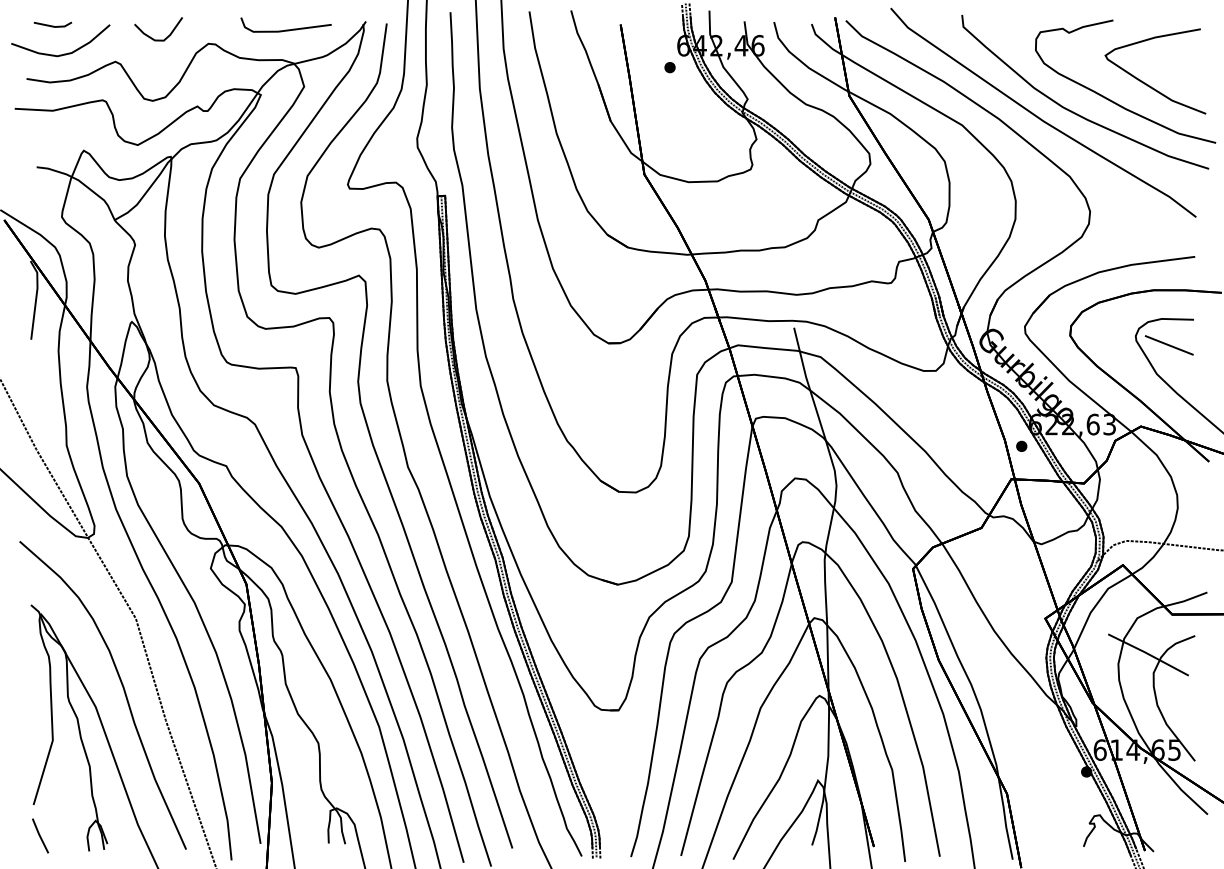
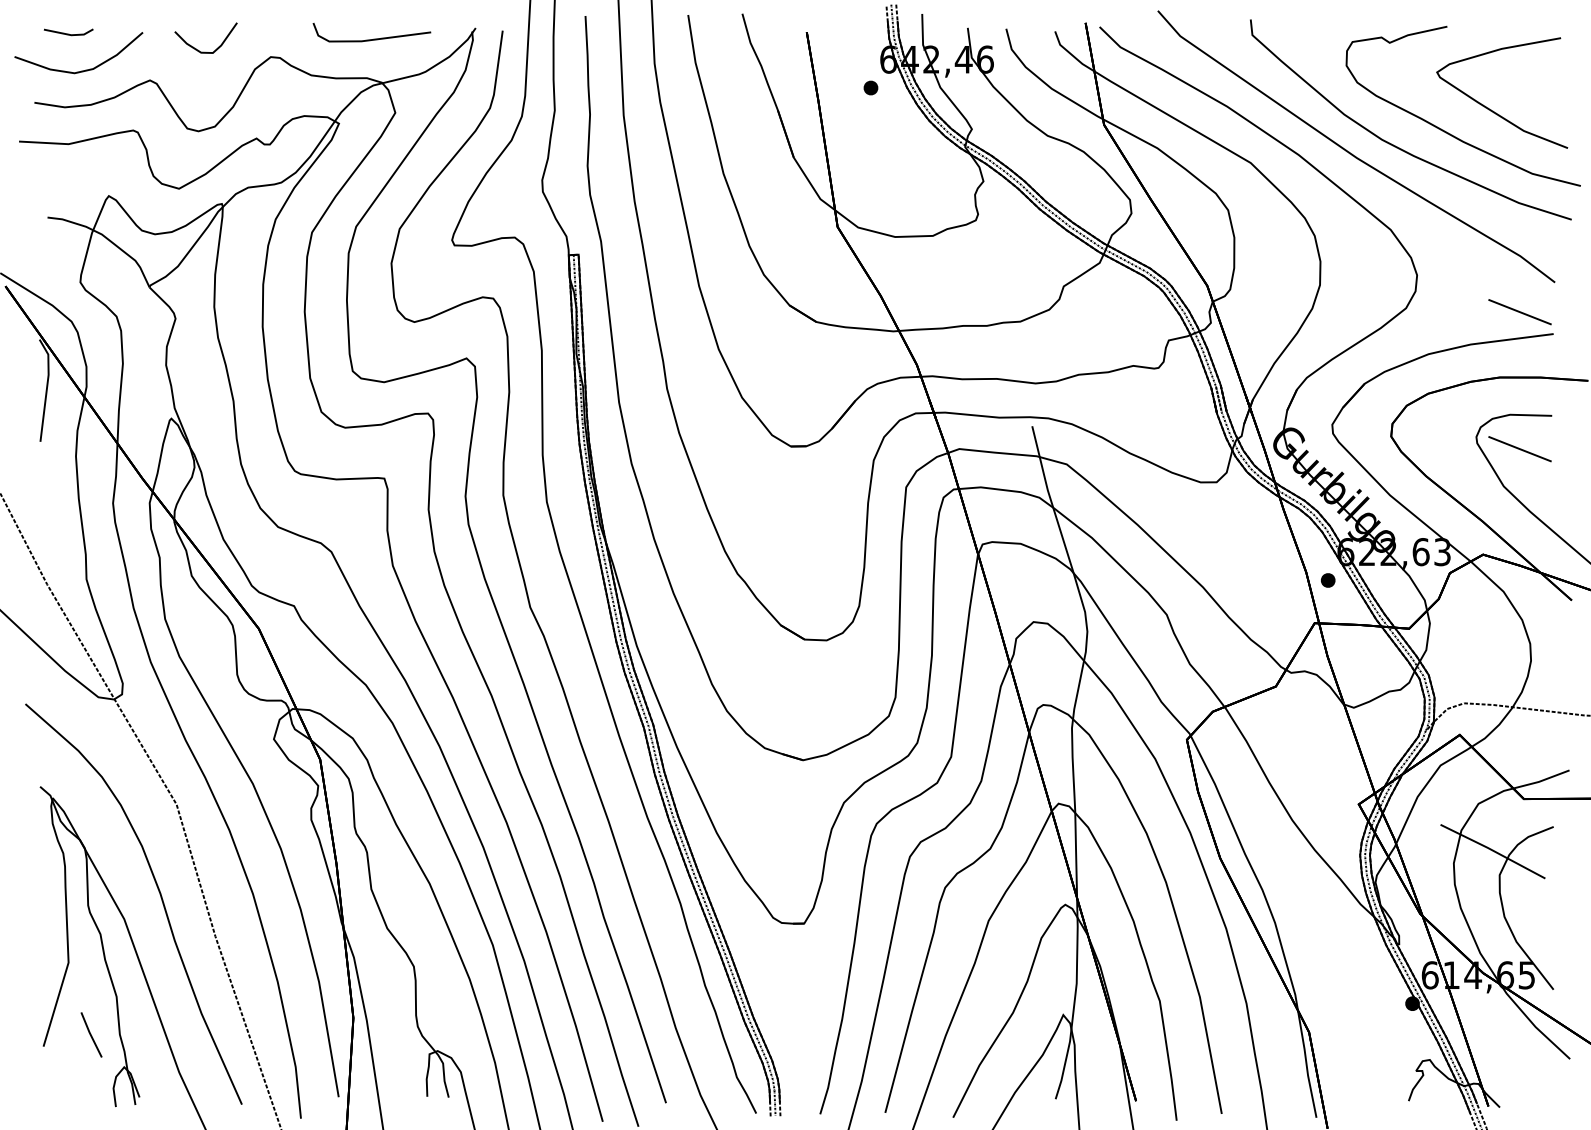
line: (1168, 240) -> (1519, 312), added
line: (40, 835) -> (91, 1034), moved

